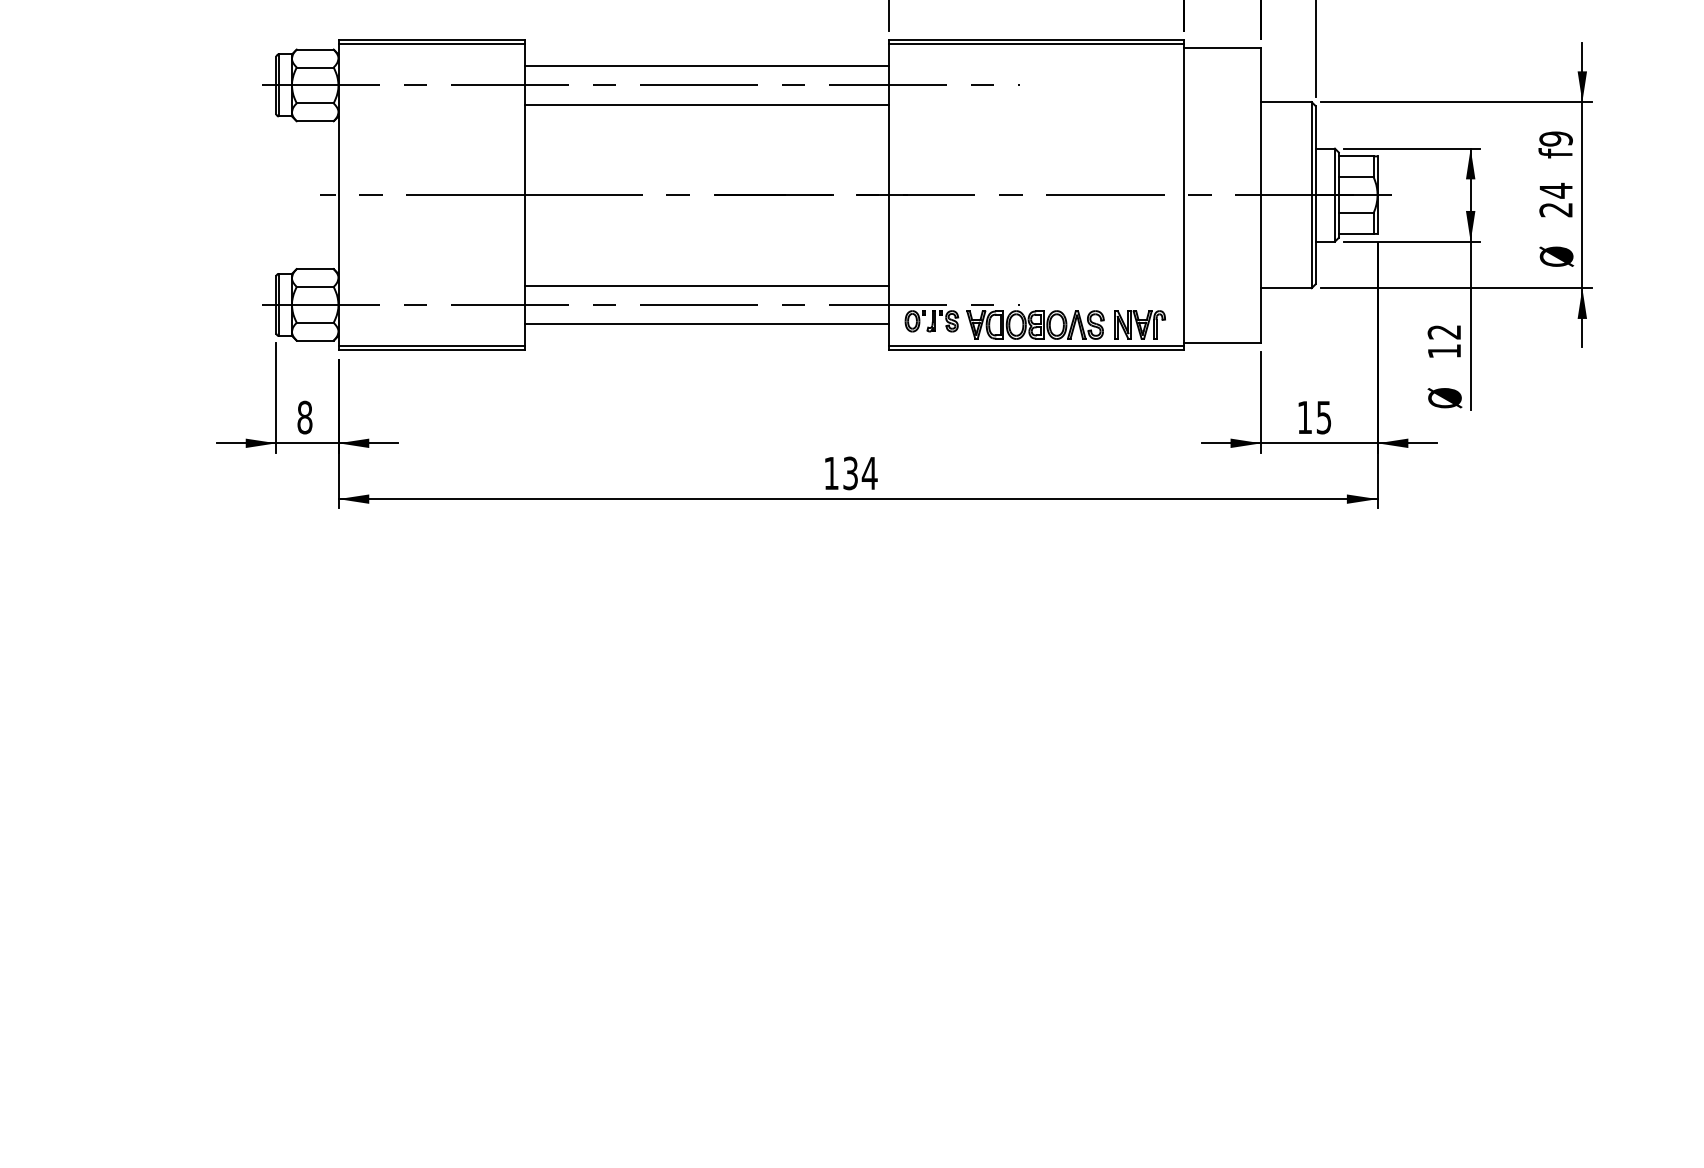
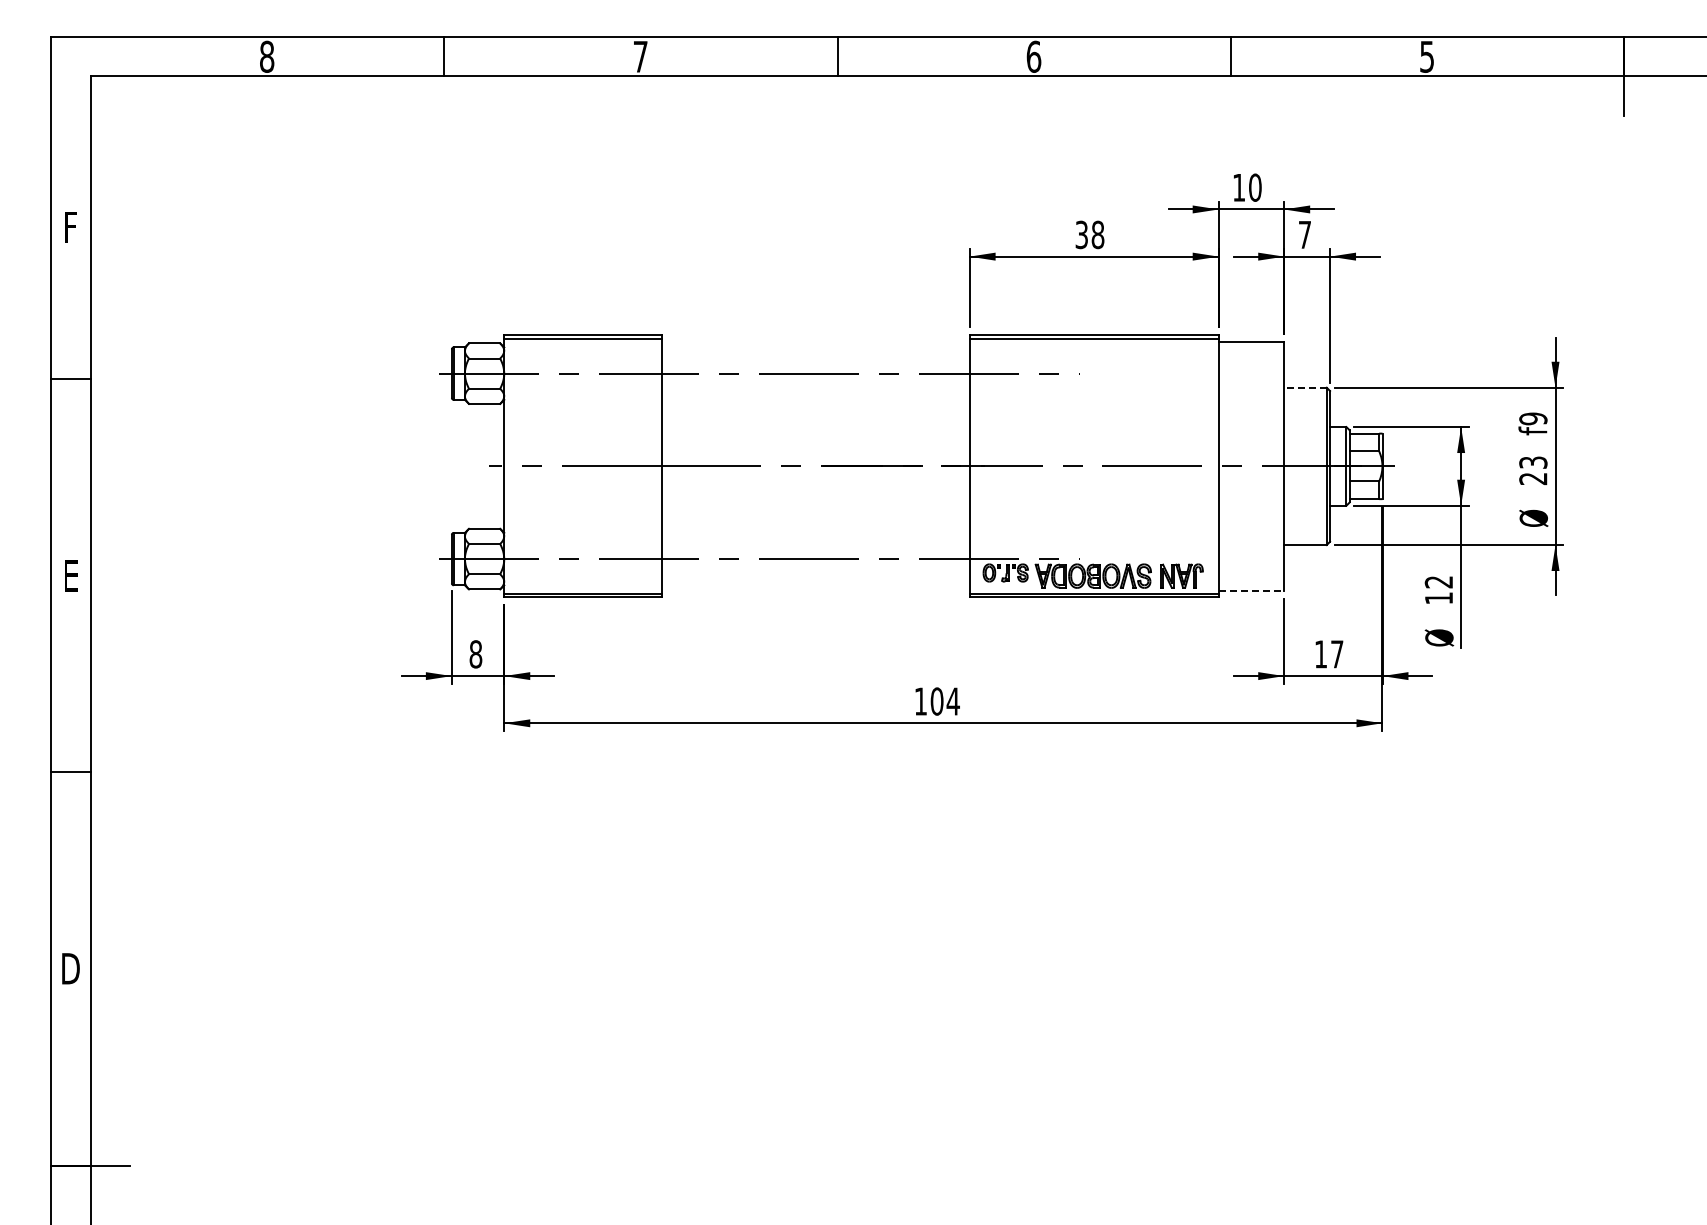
line: (706, 66) -> (815, 357), removed
line: (1285, 101) -> (1304, 387), solid -> dashed
line: (706, 105) -> (815, 390), removed
text: (1556, 190) -> (1533, 462), 24 -> 23
line: (706, 285) -> (815, 542), removed
line: (706, 324) -> (815, 575), removed
line: (1222, 342) -> (1251, 590), solid -> dashed
text: (1324, 417) -> (1337, 654), 15 -> 17
text: (849, 473) -> (936, 701), 134 -> 104

